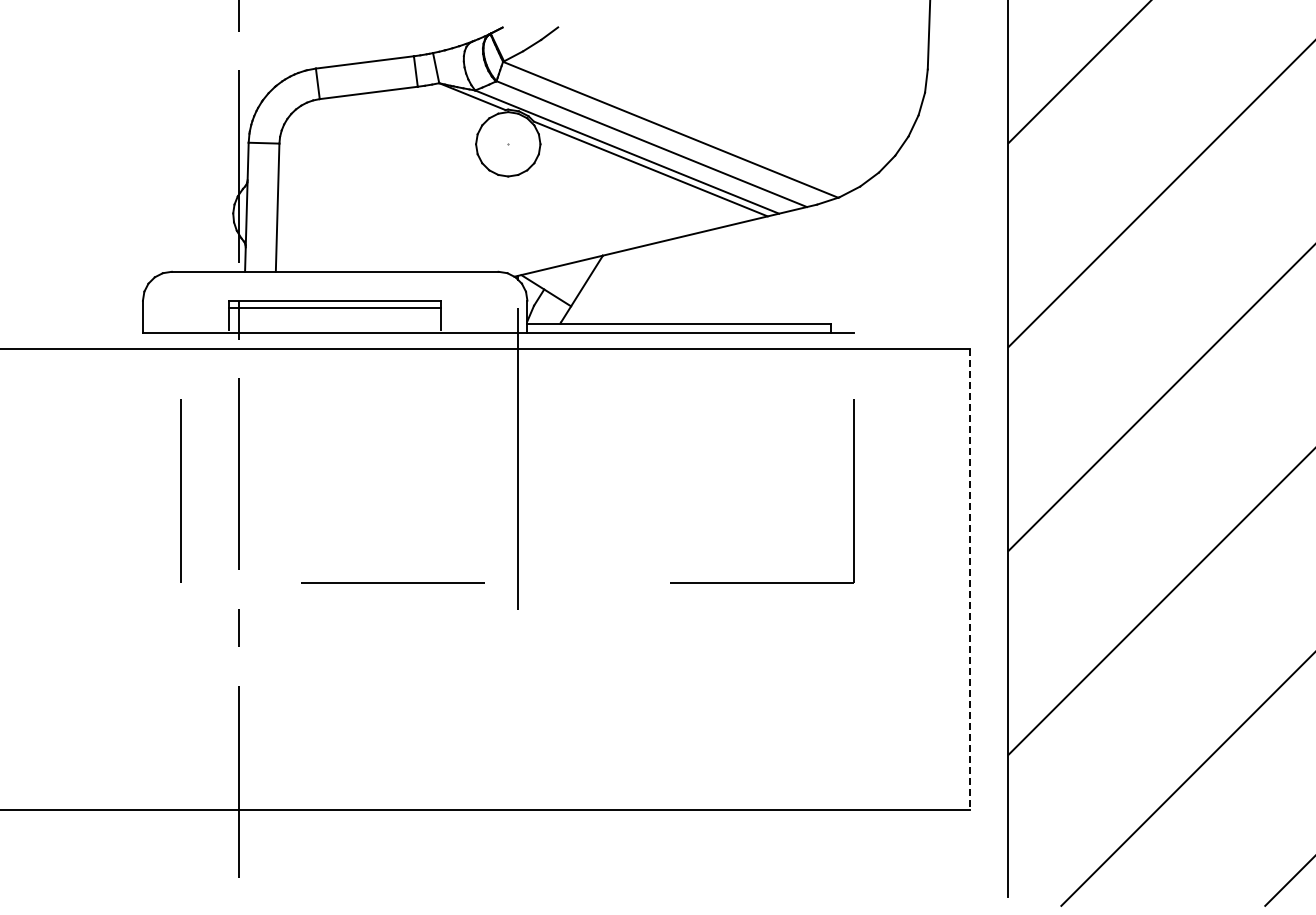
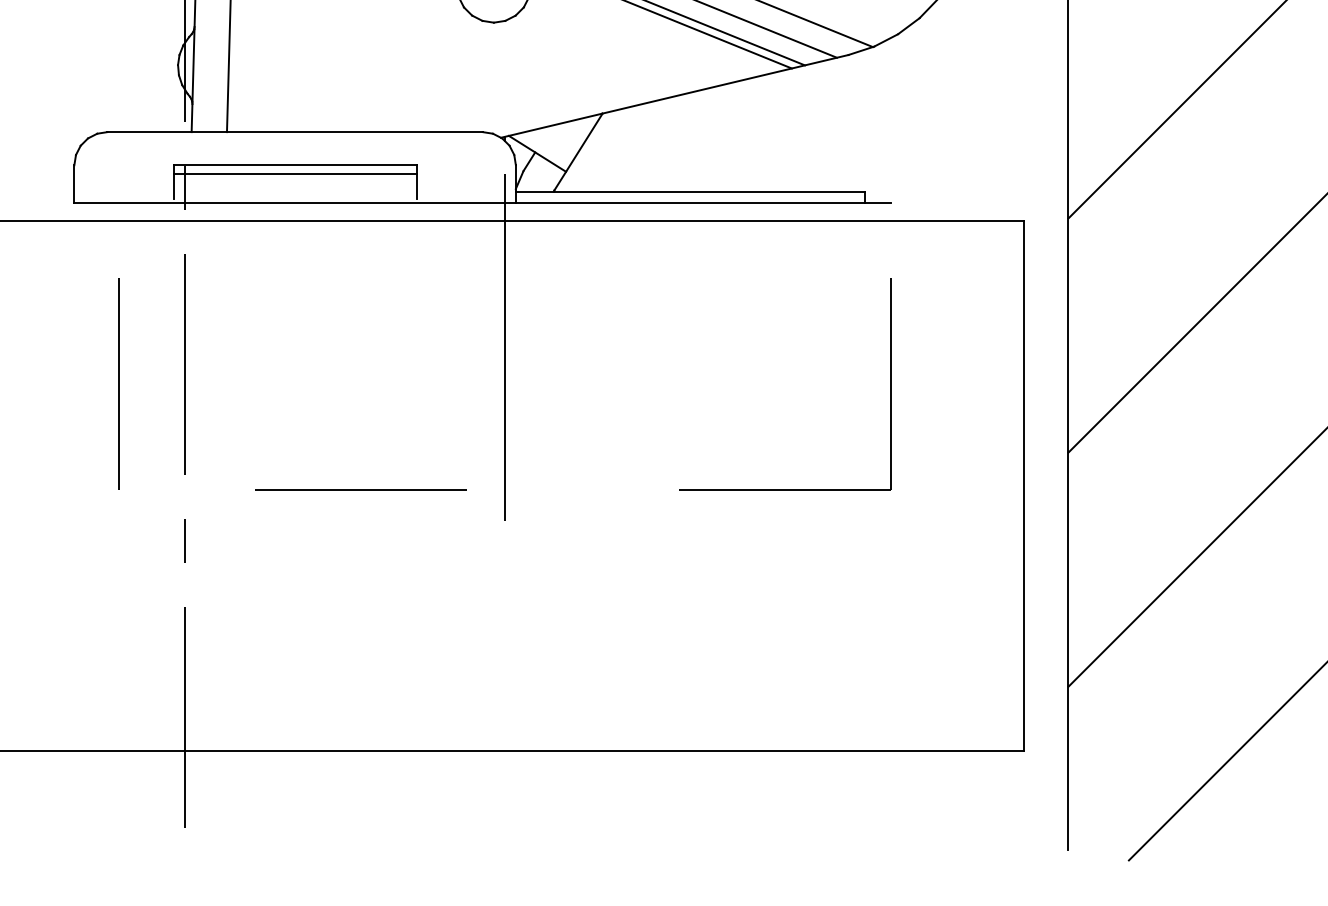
line: (969, 579) -> (1023, 485), dashed -> solid

